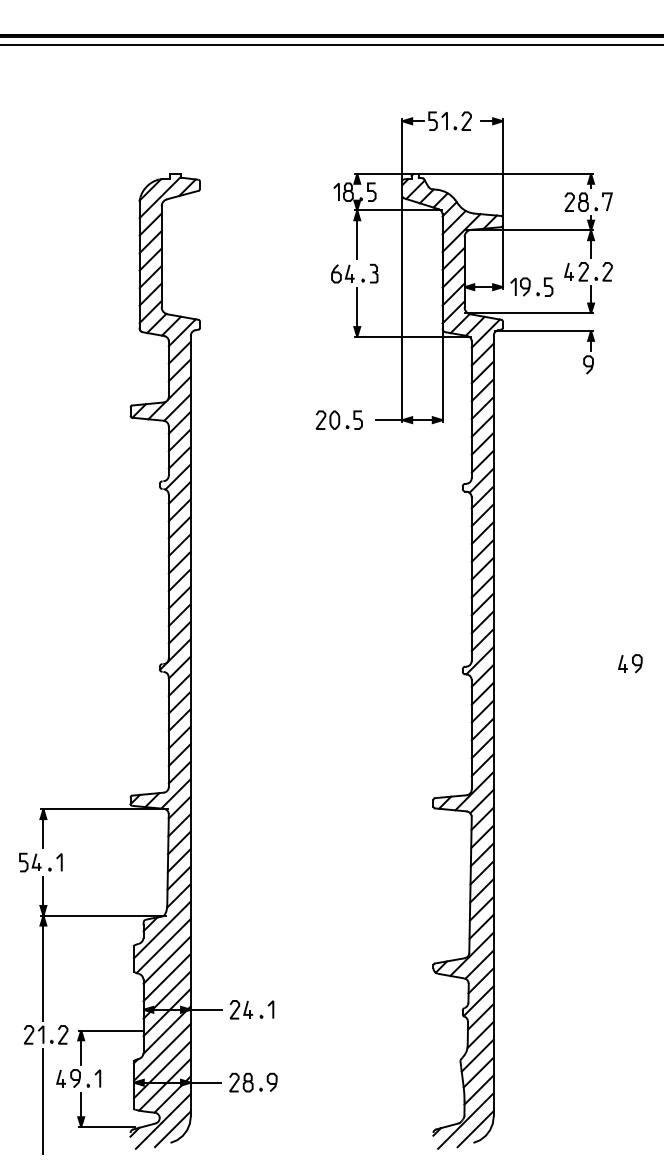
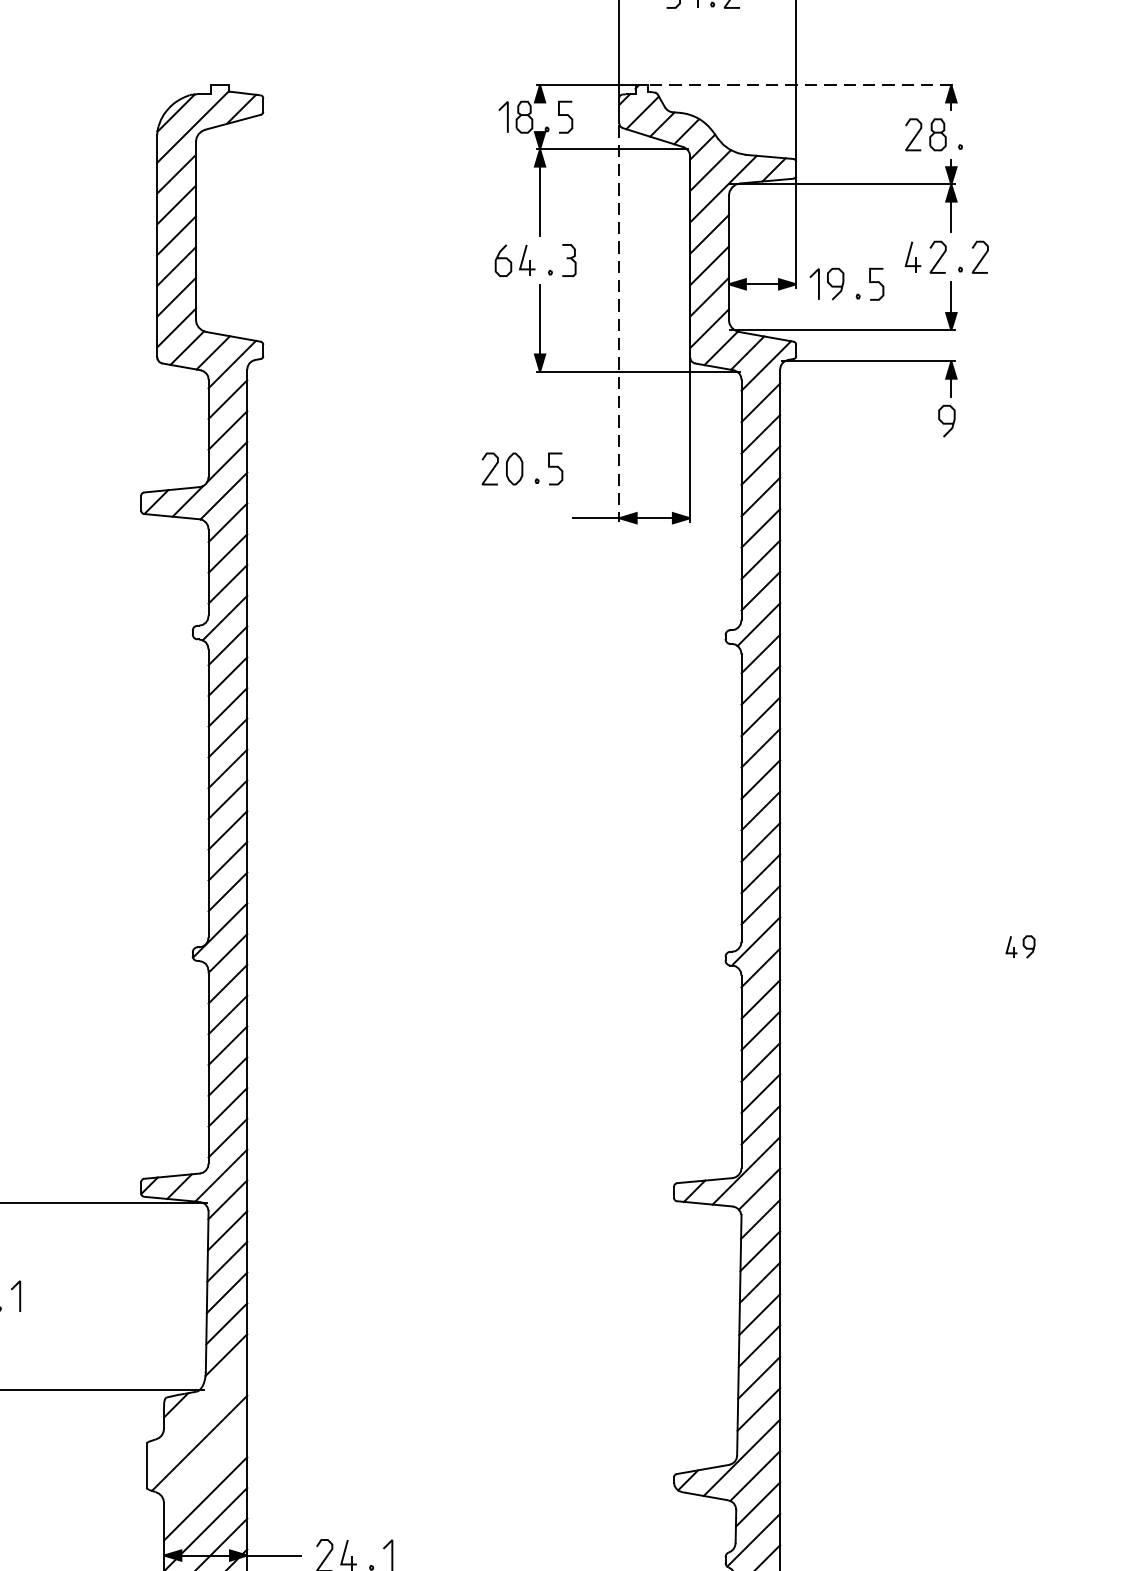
line: (506, 174) -> (802, 86), solid -> dashed
line: (608, 201) -> (982, 133), removed
line: (402, 309) -> (619, 323), solid -> dashed
part: (338, 419) -> (521, 467), moved
part: (630, 663) -> (1020, 946), size x0.7
line: (162, 929) -> (197, 1414), removed
line: (166, 959) -> (204, 1467), removed

